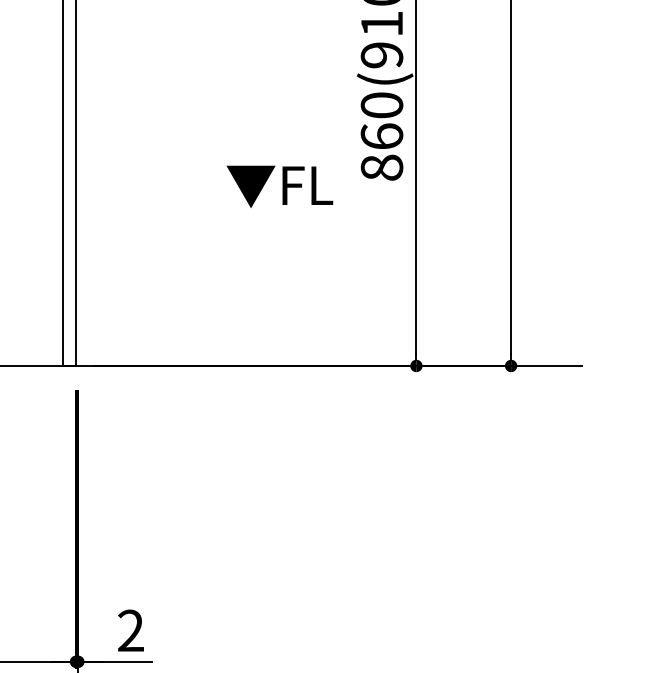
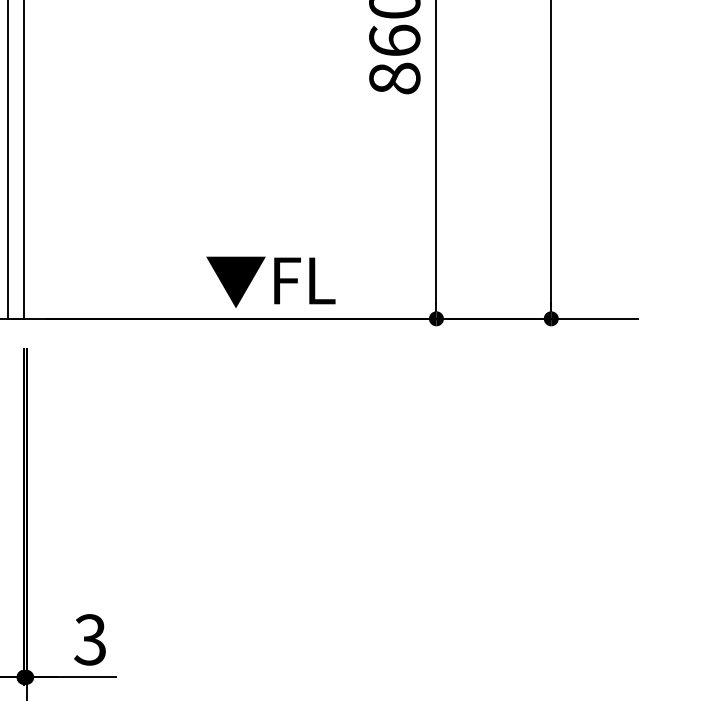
text: (279, 186) -> (270, 281), moved
text: (130, 630) -> (89, 639), 2 -> 3

